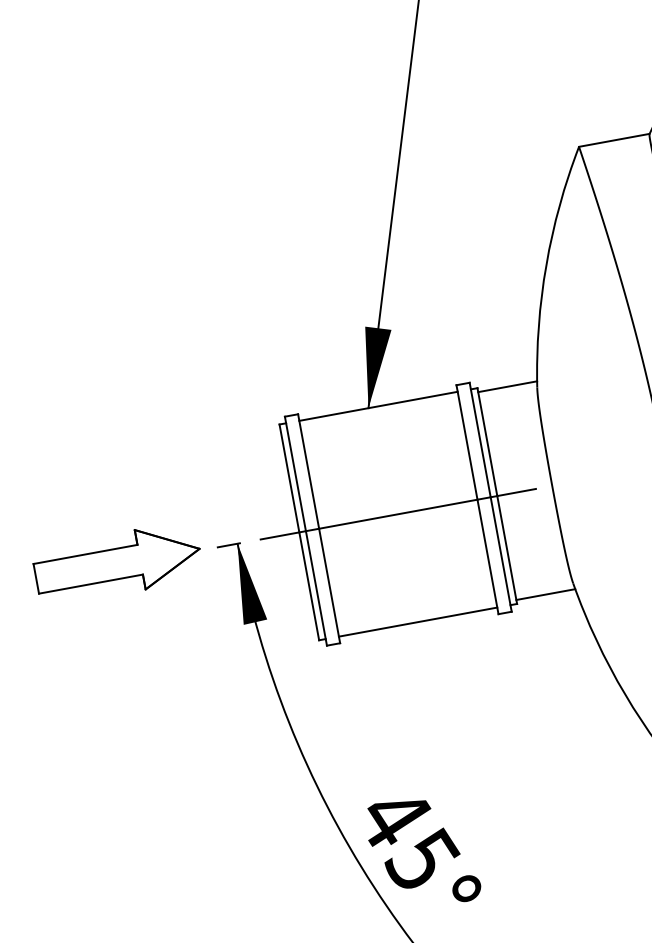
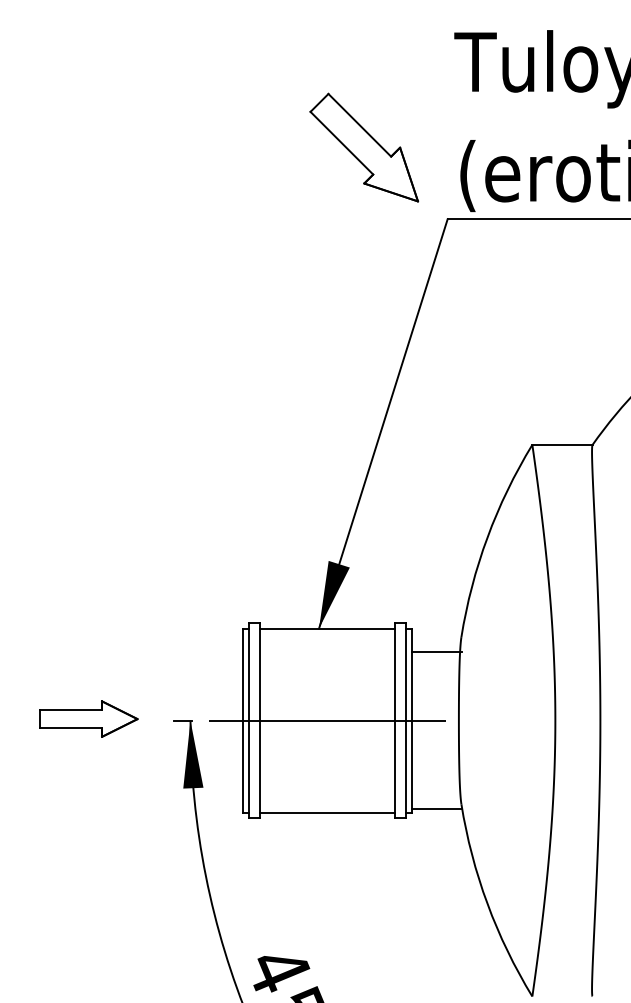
line: (508, 387) -> (437, 652), moved
part: (117, 563) -> (88, 718), size x0.7

